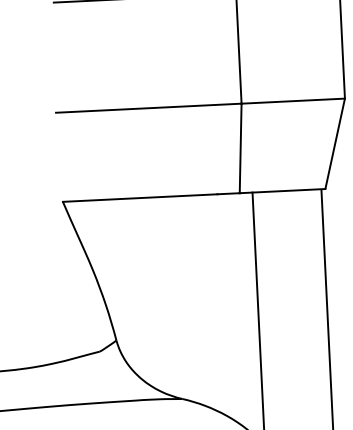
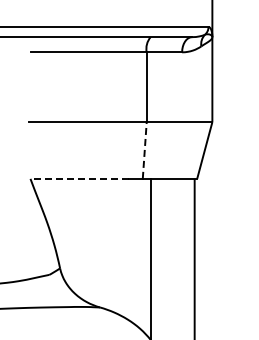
line: (240, 148) -> (144, 150), solid -> dashed
line: (140, 197) -> (79, 178), solid -> dashed

